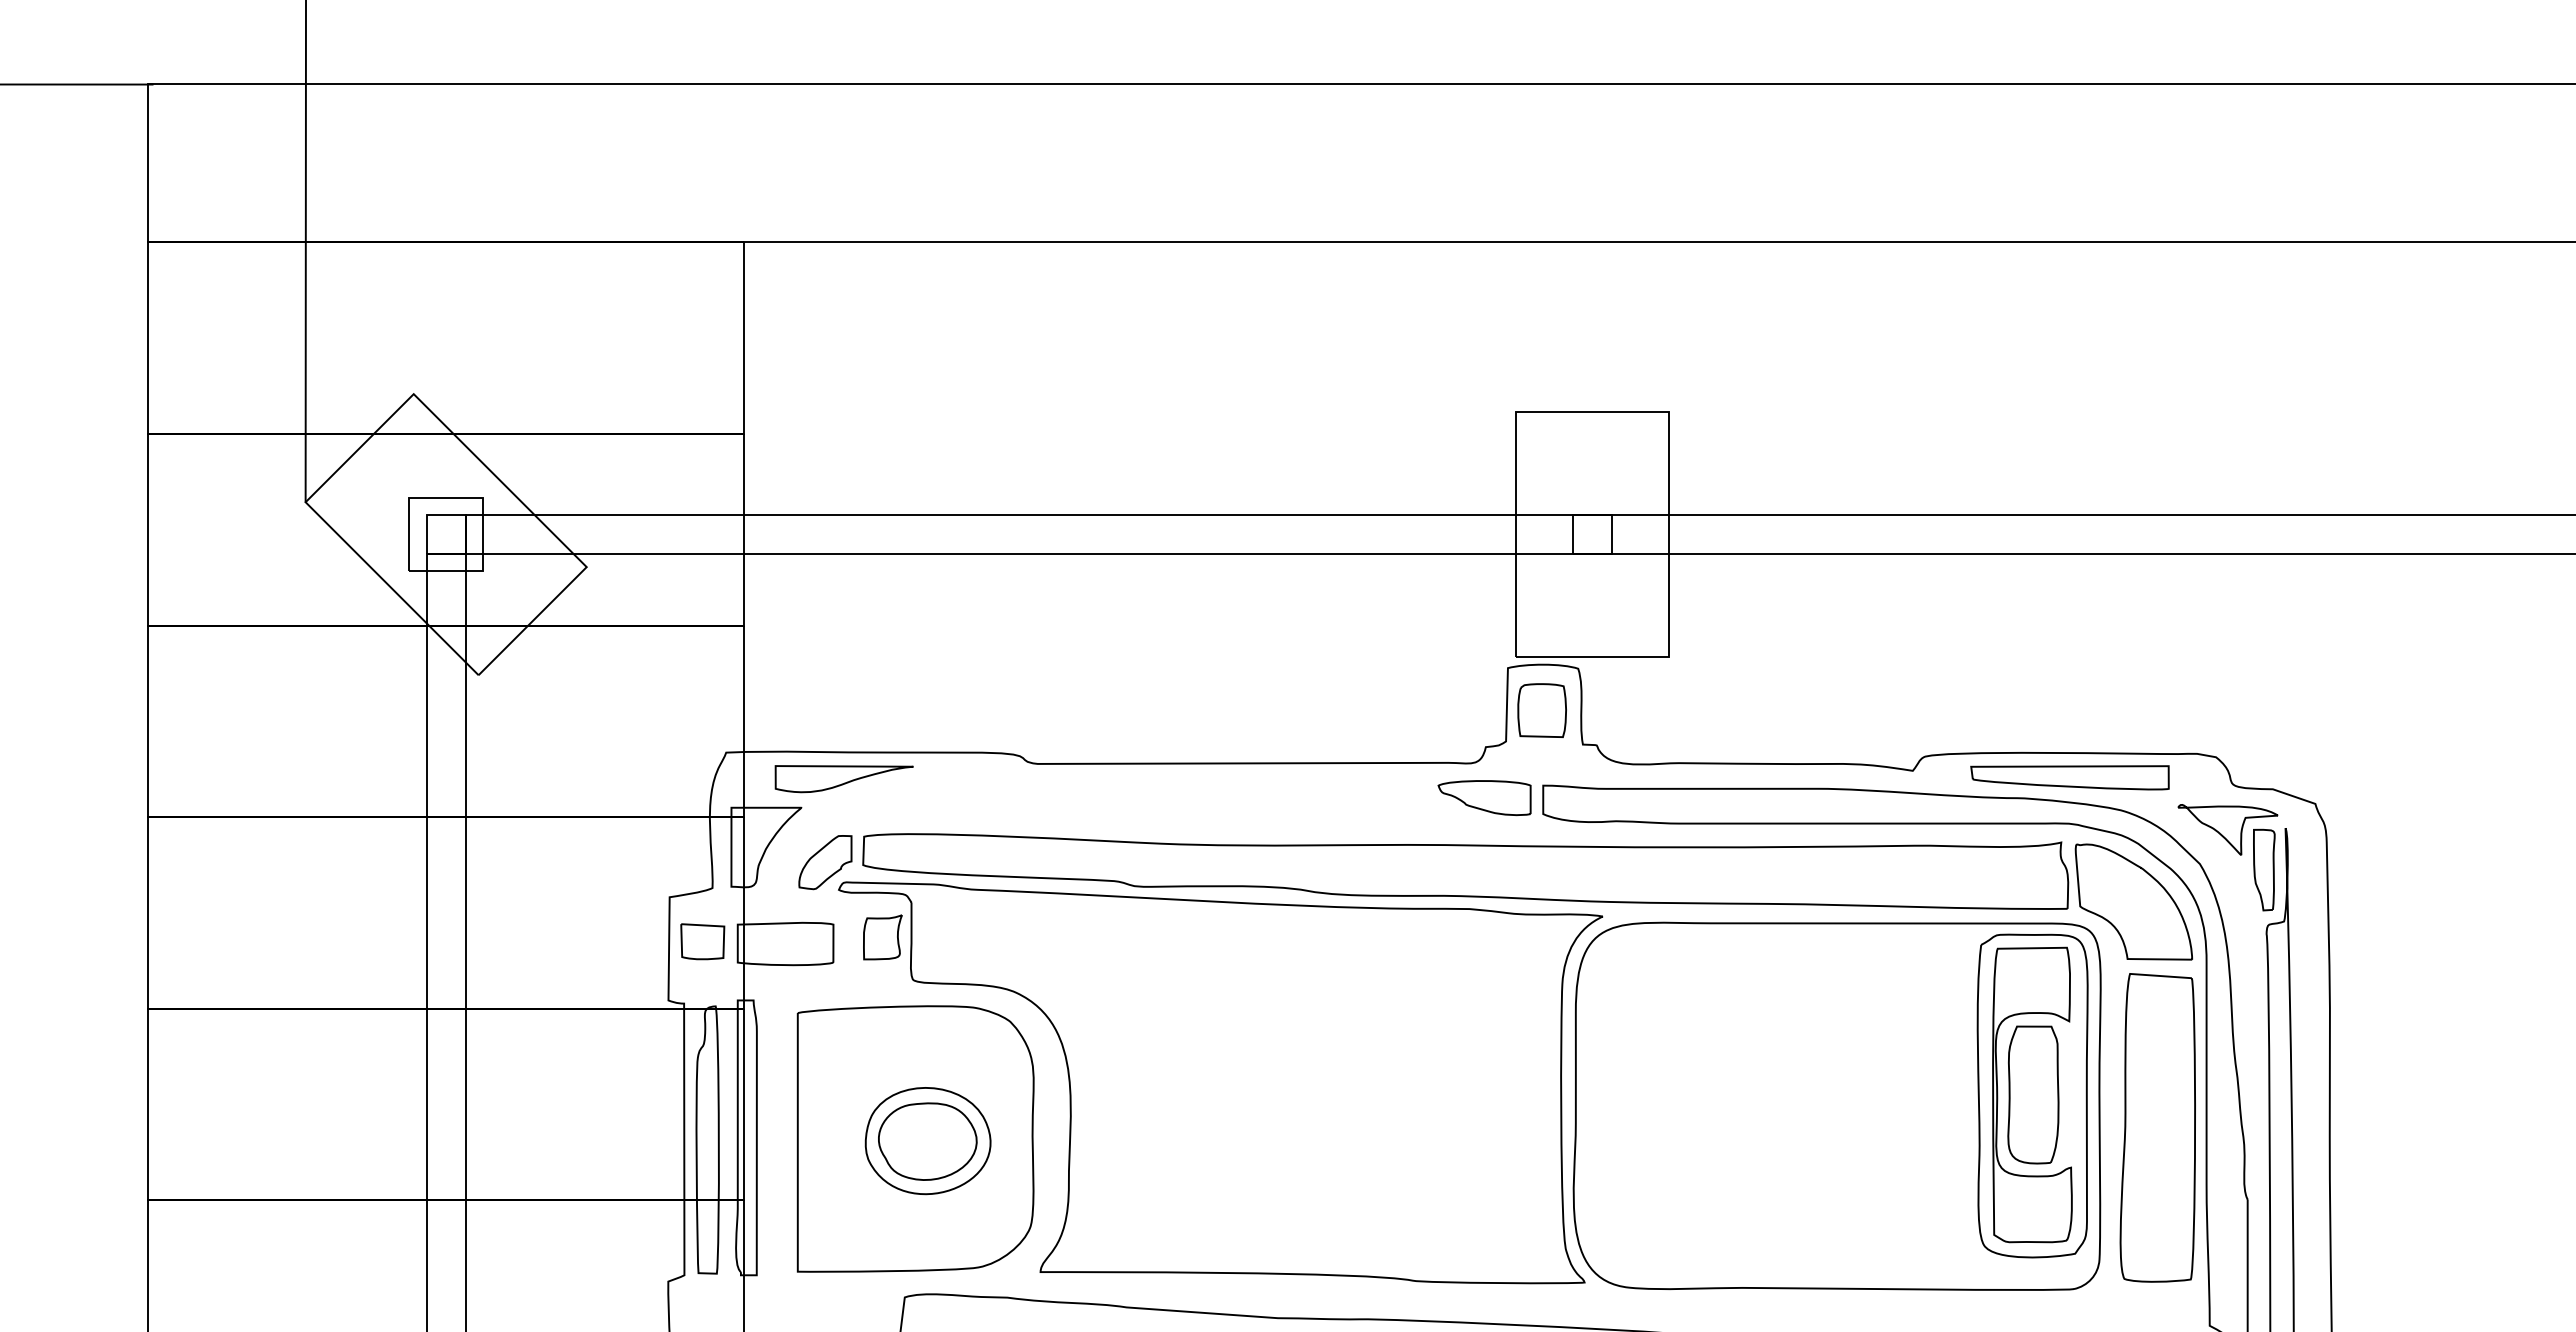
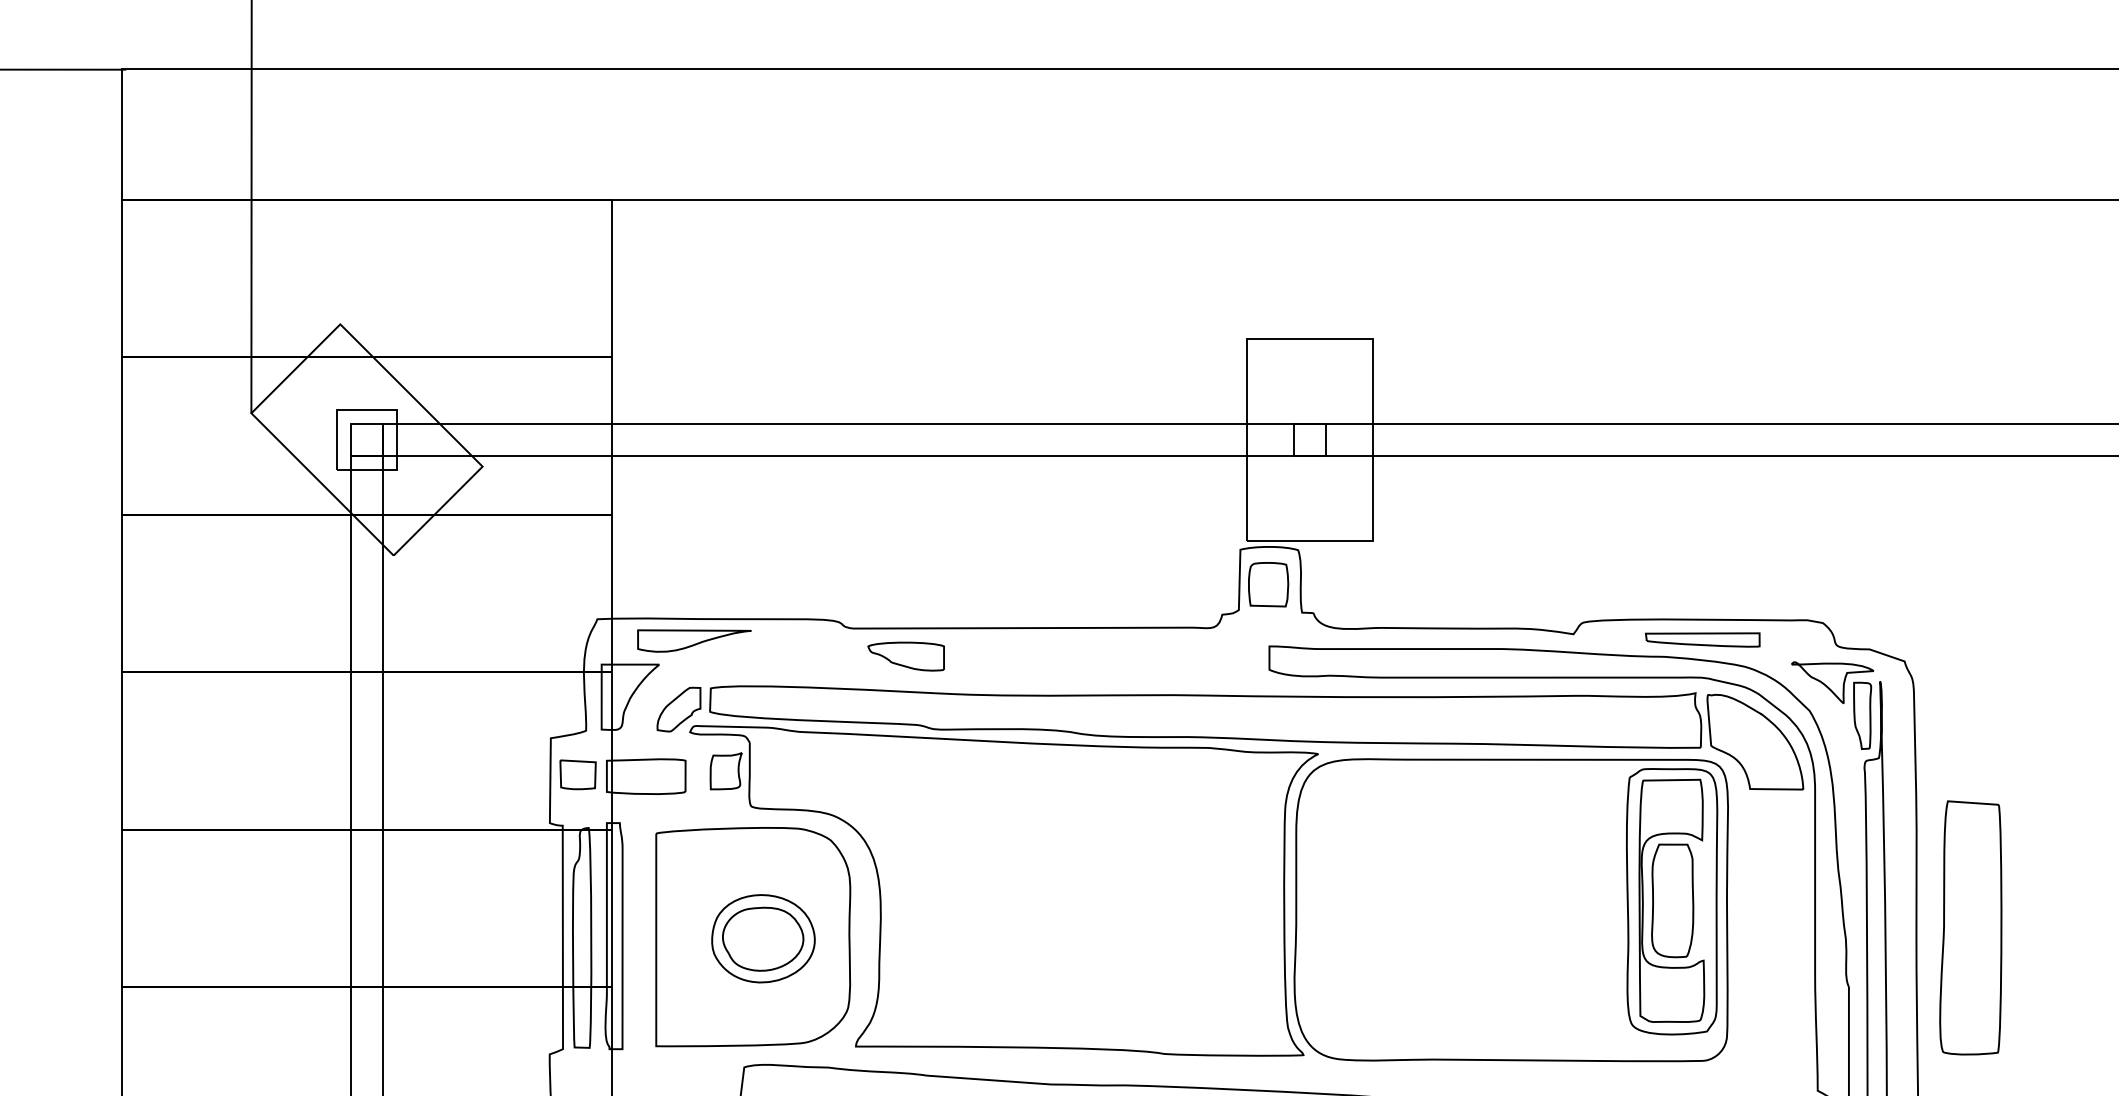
part: (2069, 777) -> (1702, 639), size x0.7
part: (1484, 798) -> (906, 656), moved
part: (2157, 1127) -> (1970, 927), moved

